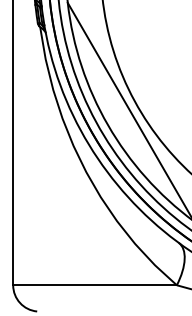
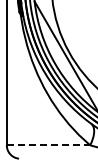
line: (95, 285) -> (48, 145), solid -> dashed

